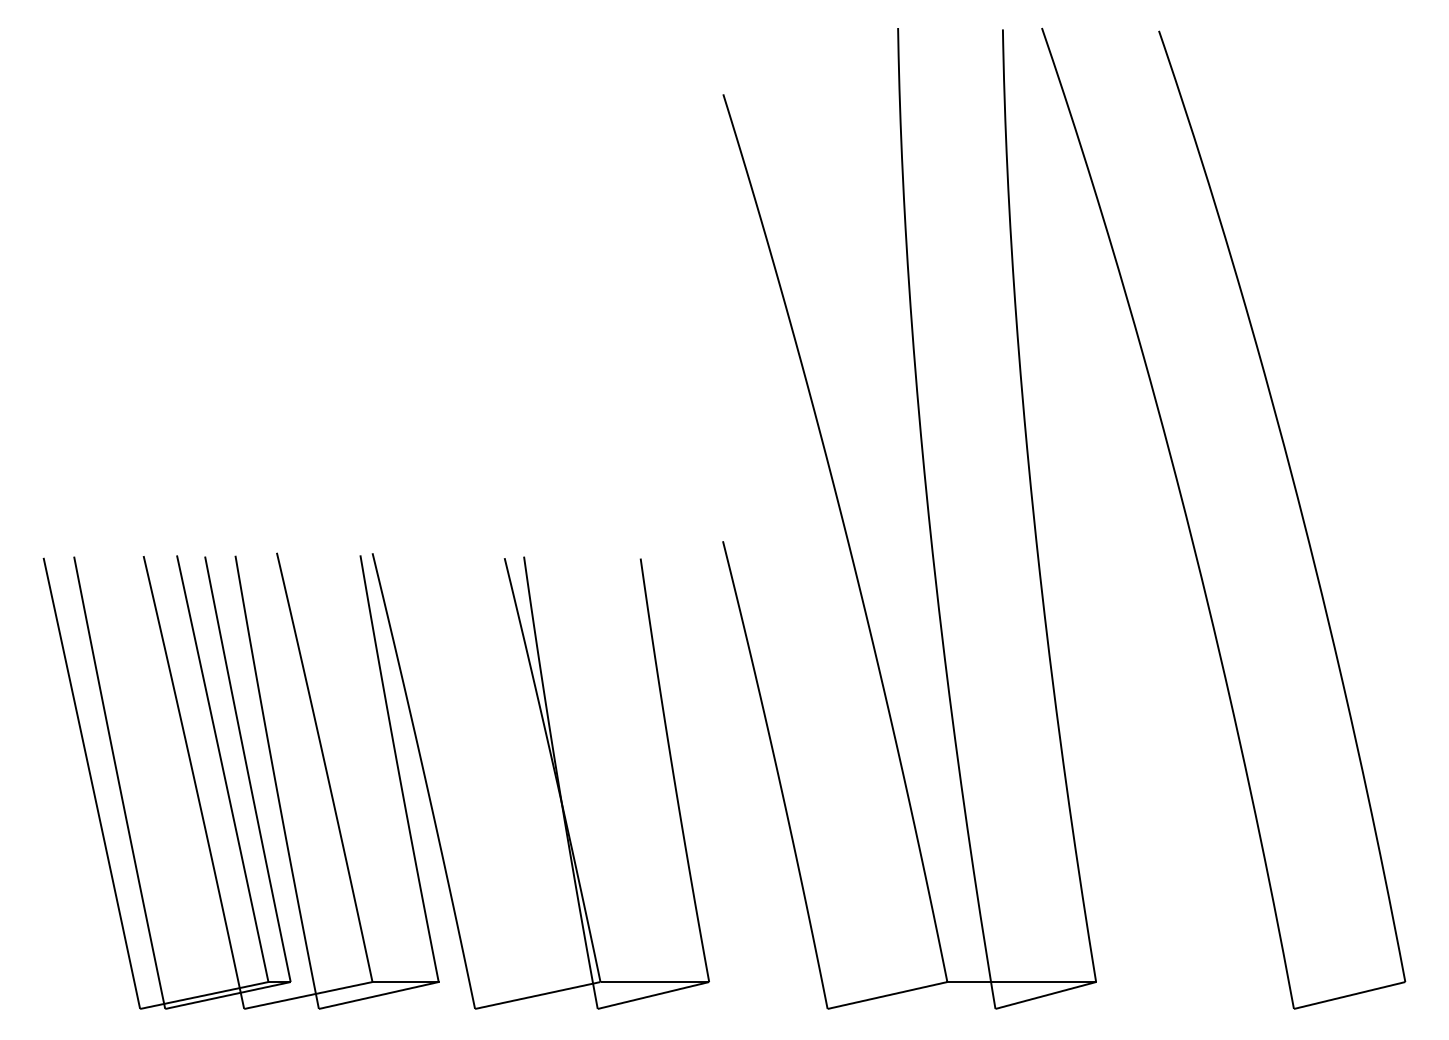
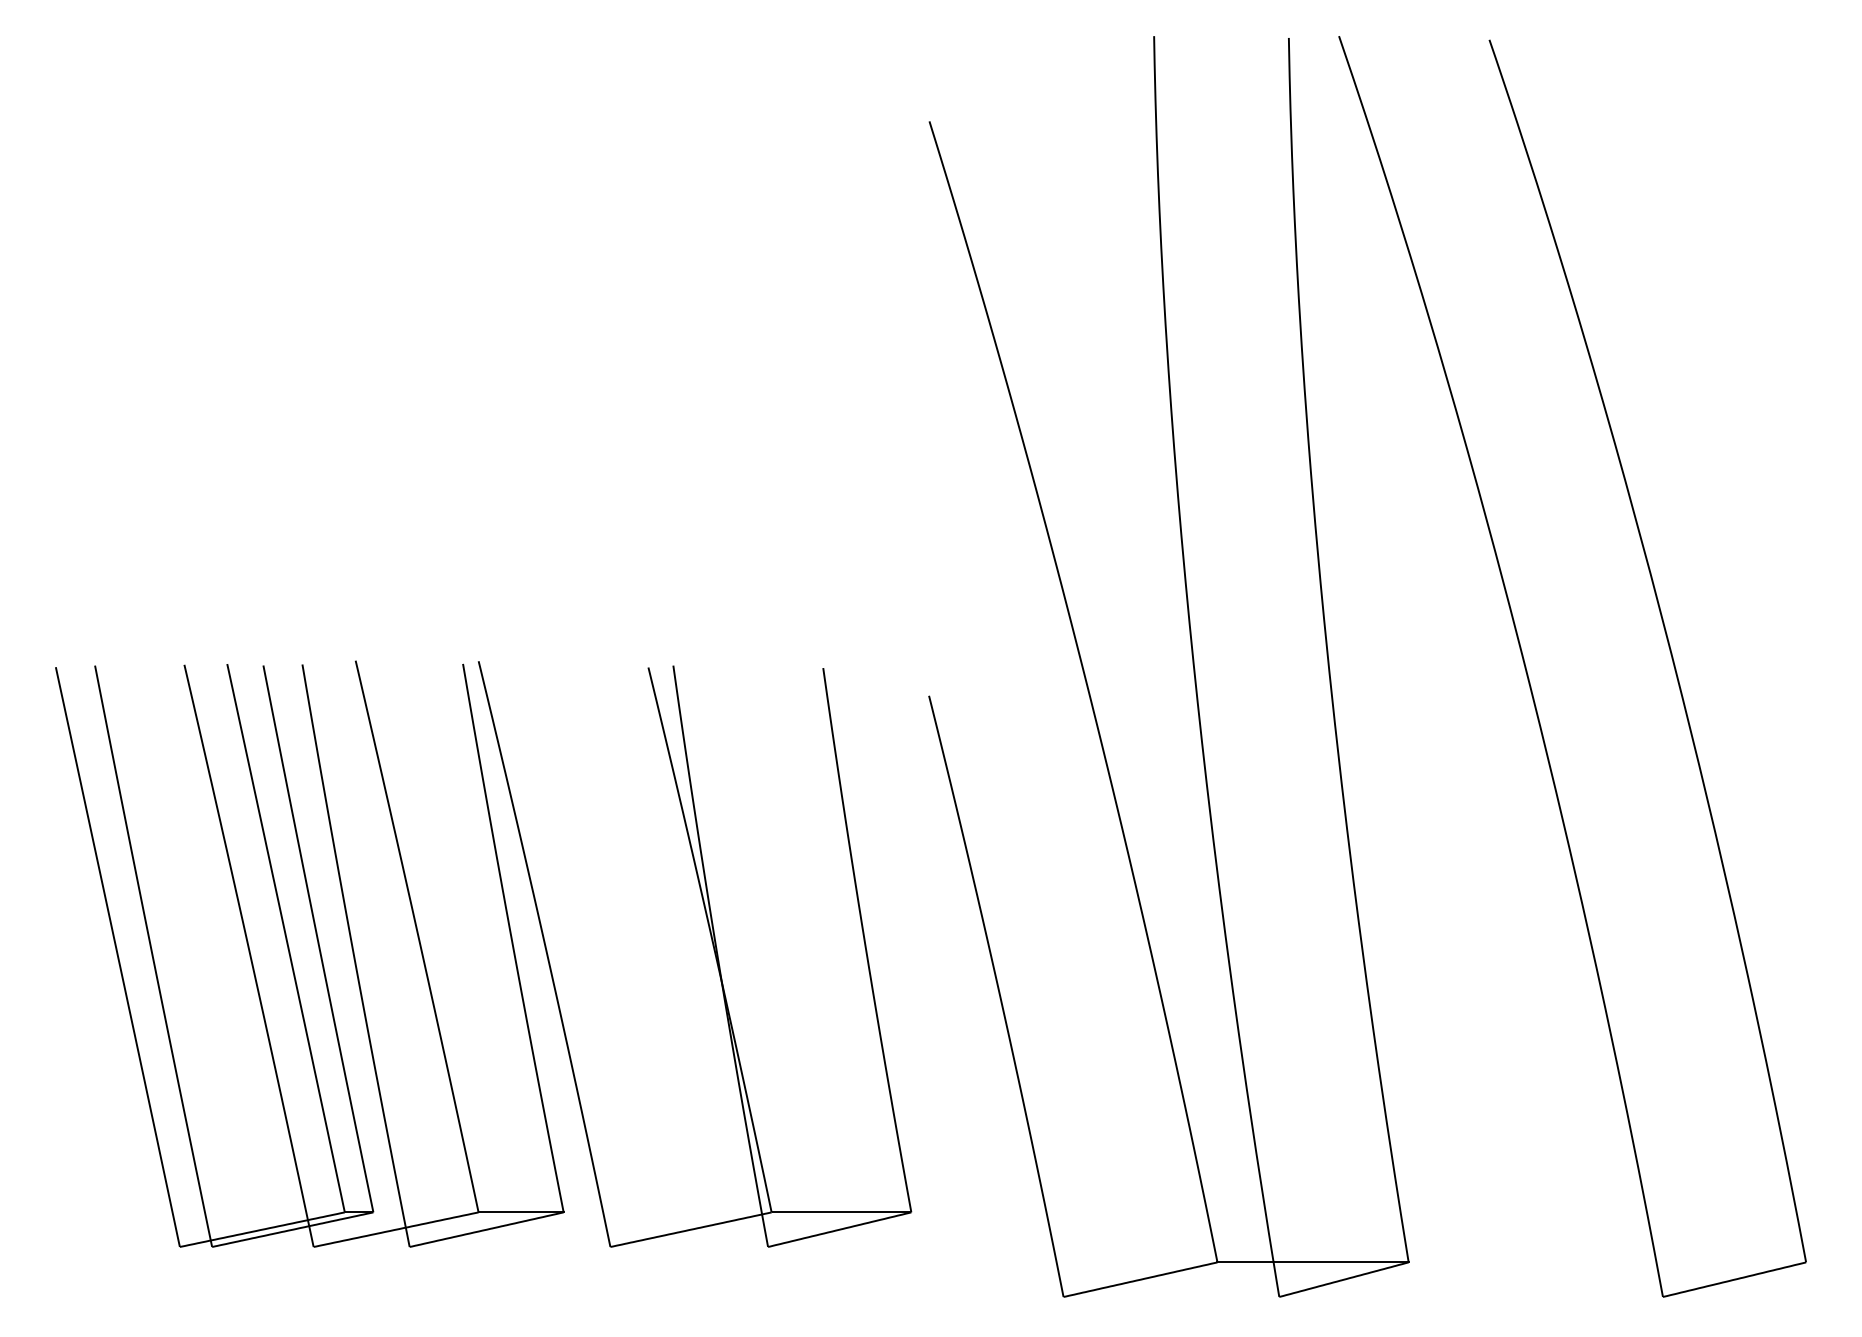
part: (398, 778) -> (512, 950), moved

